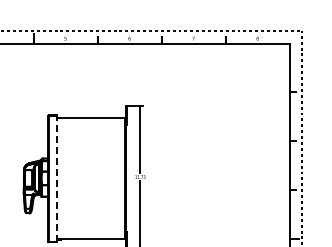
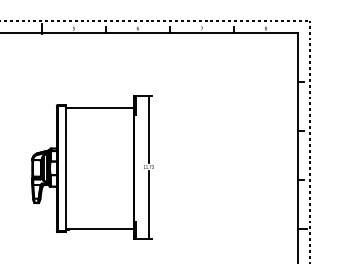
line: (57, 178) -> (65, 168), dashed -> solid

